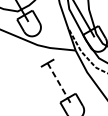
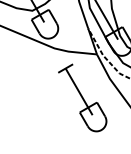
line: (60, 83) -> (79, 91), dashed -> solid

